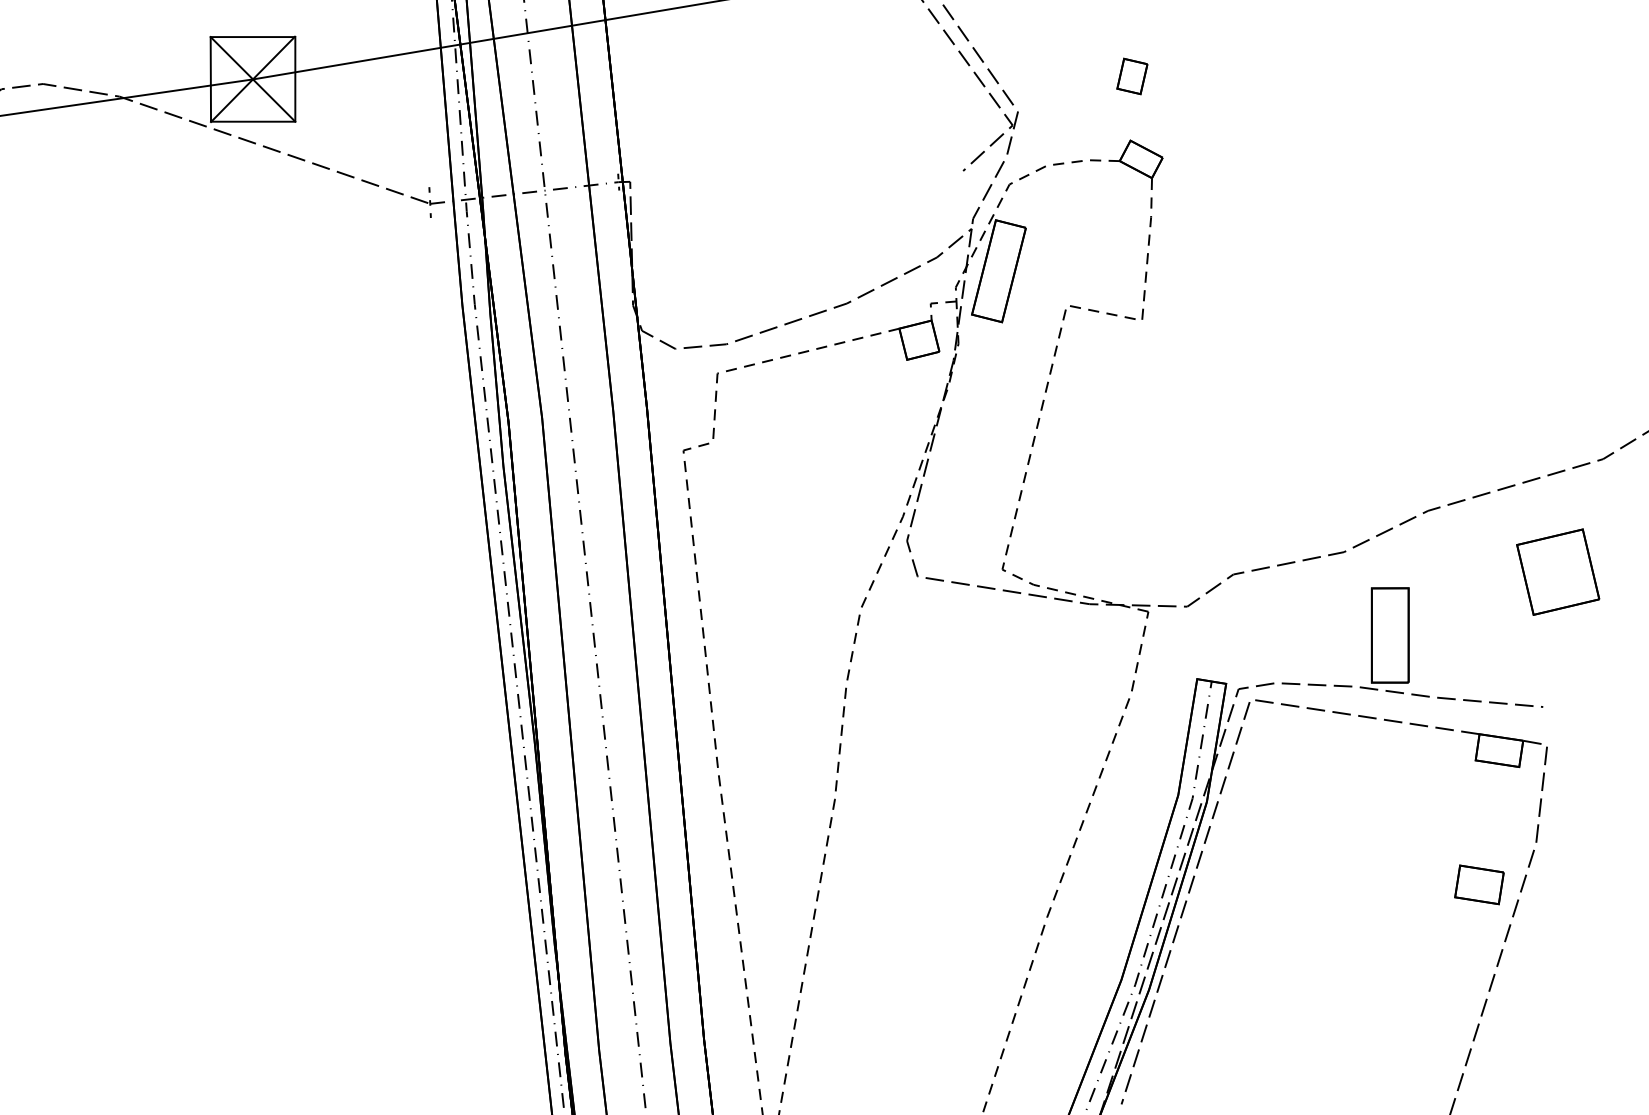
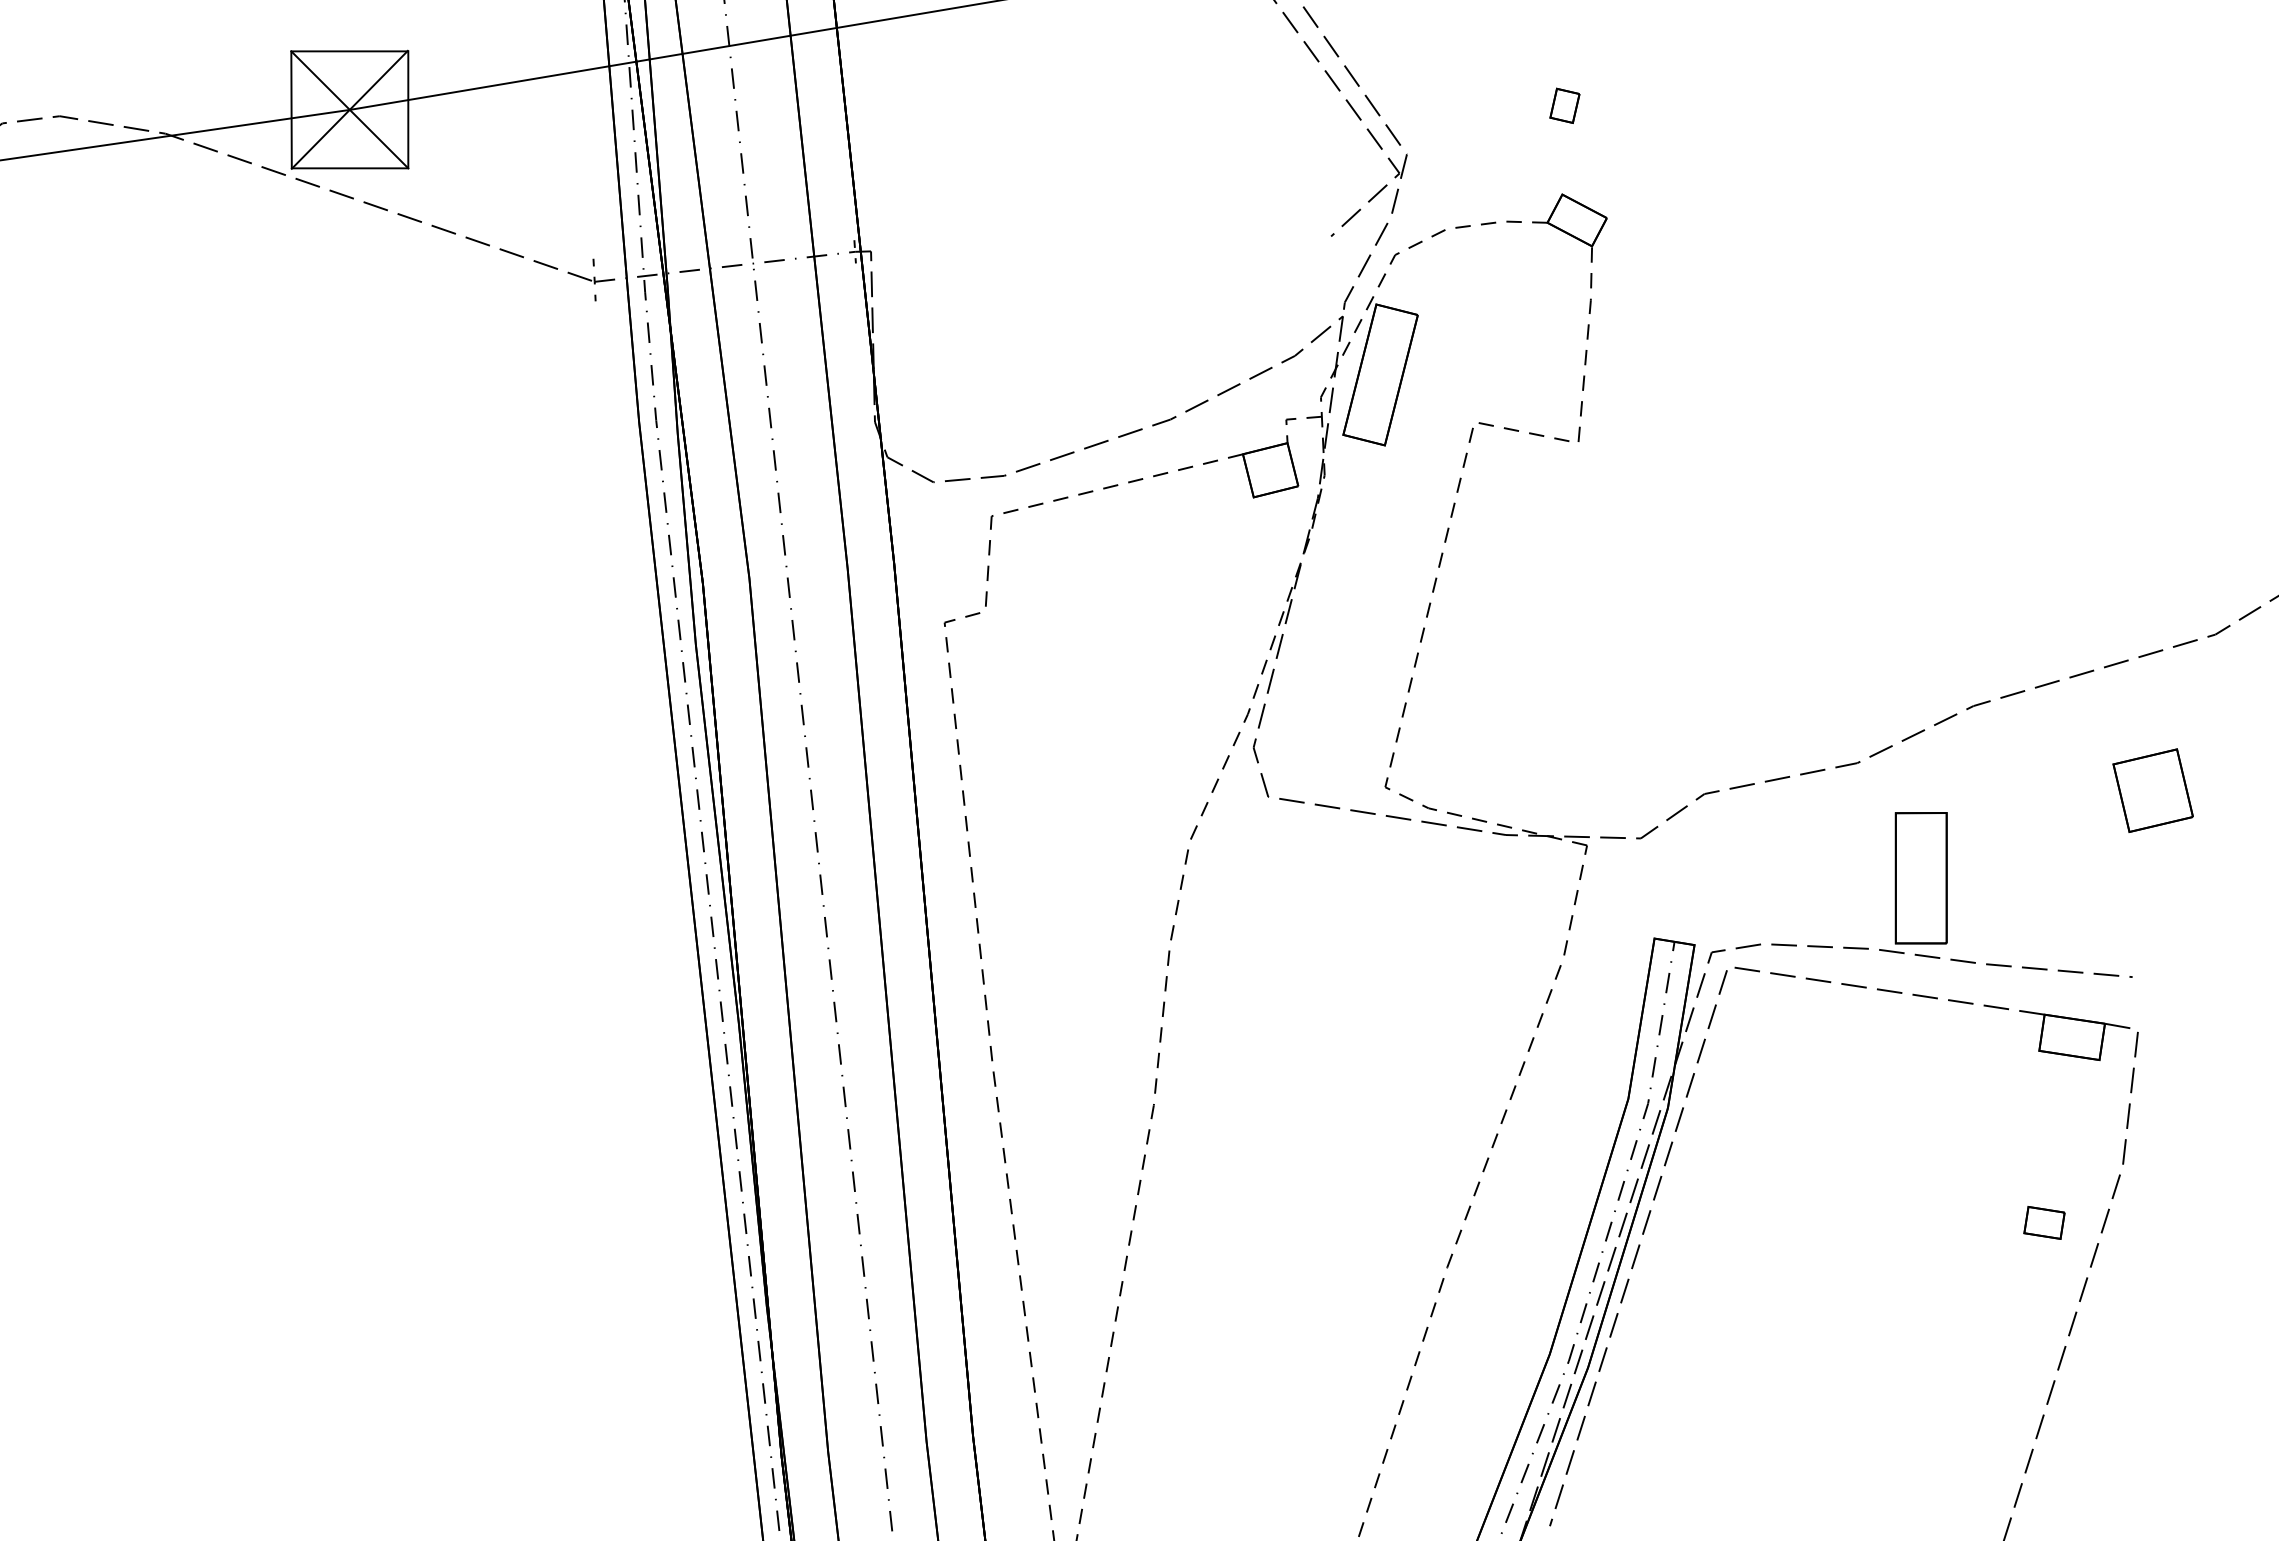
part: (1132, 76) -> (1564, 105), size x0.7
part: (1557, 571) -> (2152, 790), size x0.7
part: (1479, 884) -> (2044, 1222), size x0.6

